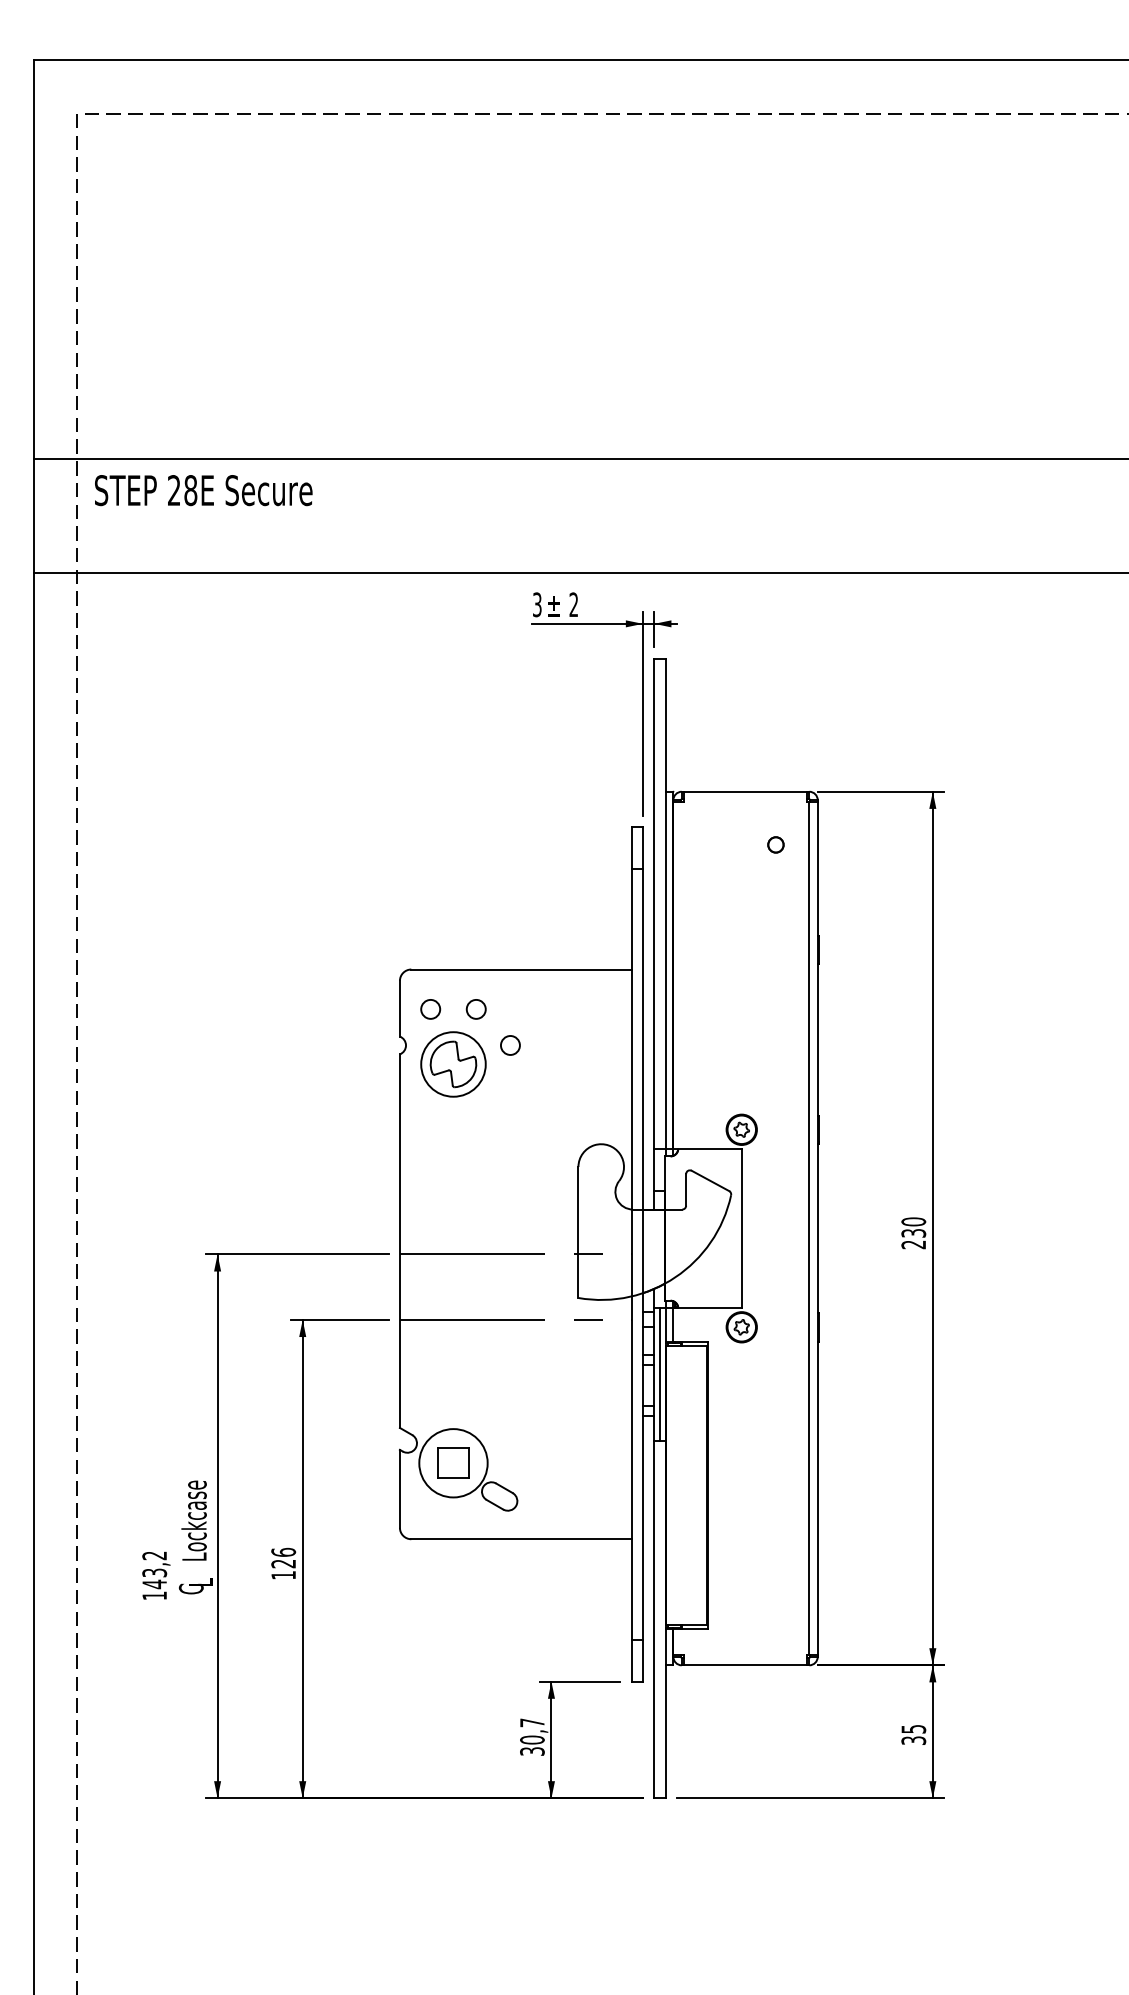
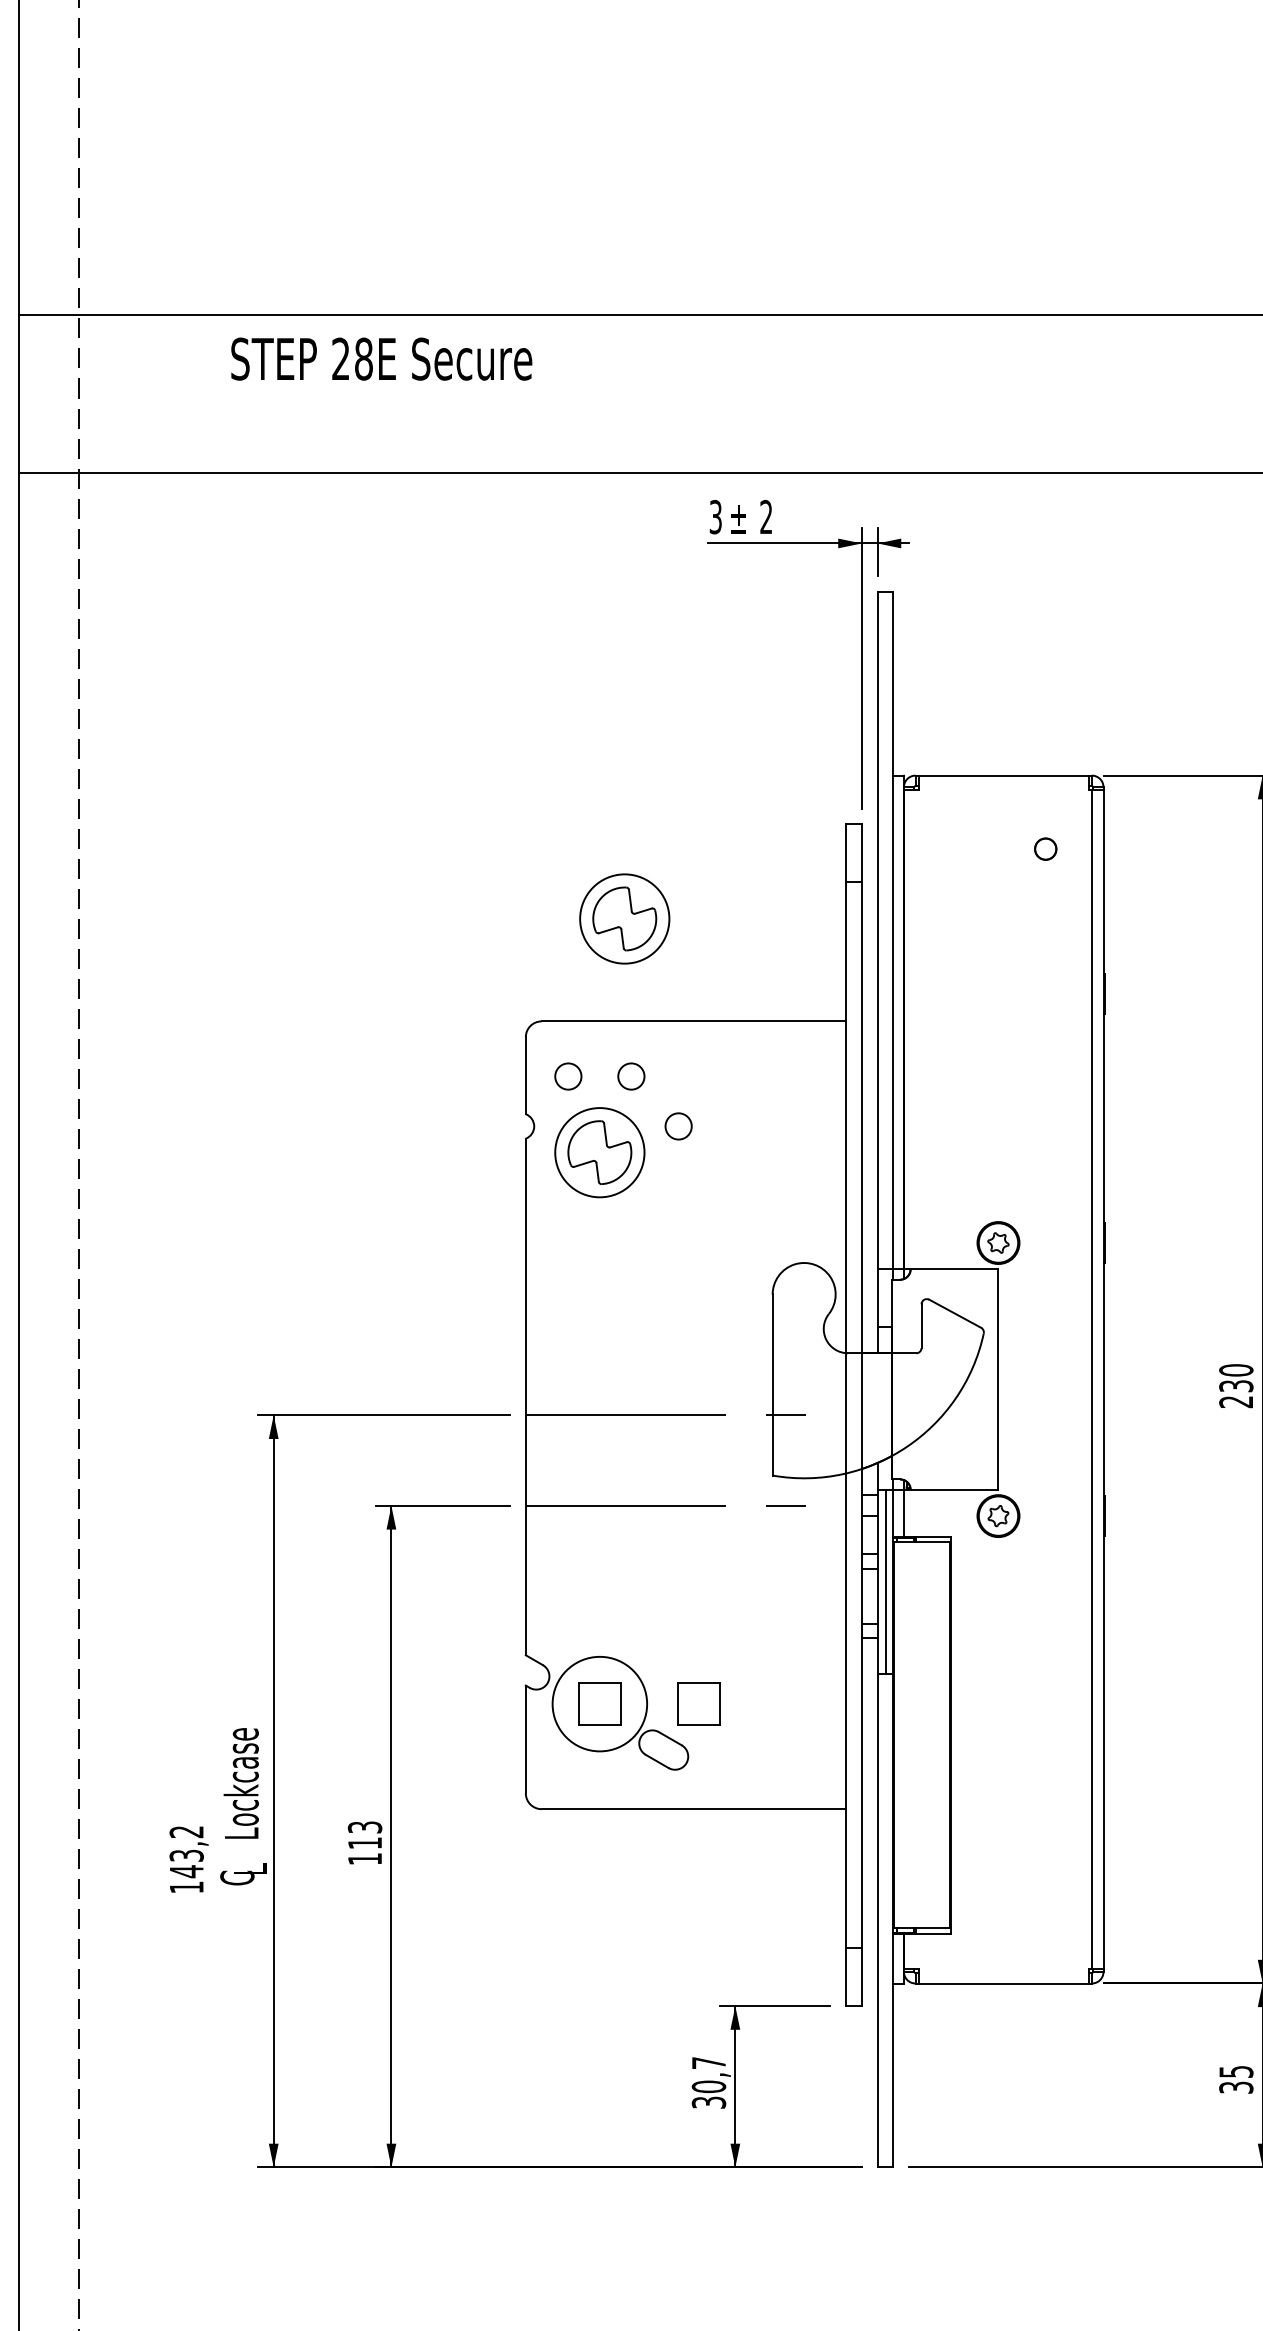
text: (203, 490) -> (381, 359), moved
part: (471, 895) -> (624, 919), added
part: (525, 1462) -> (699, 1703), added
text: (283, 1557) -> (364, 1834), 126 -> 113

